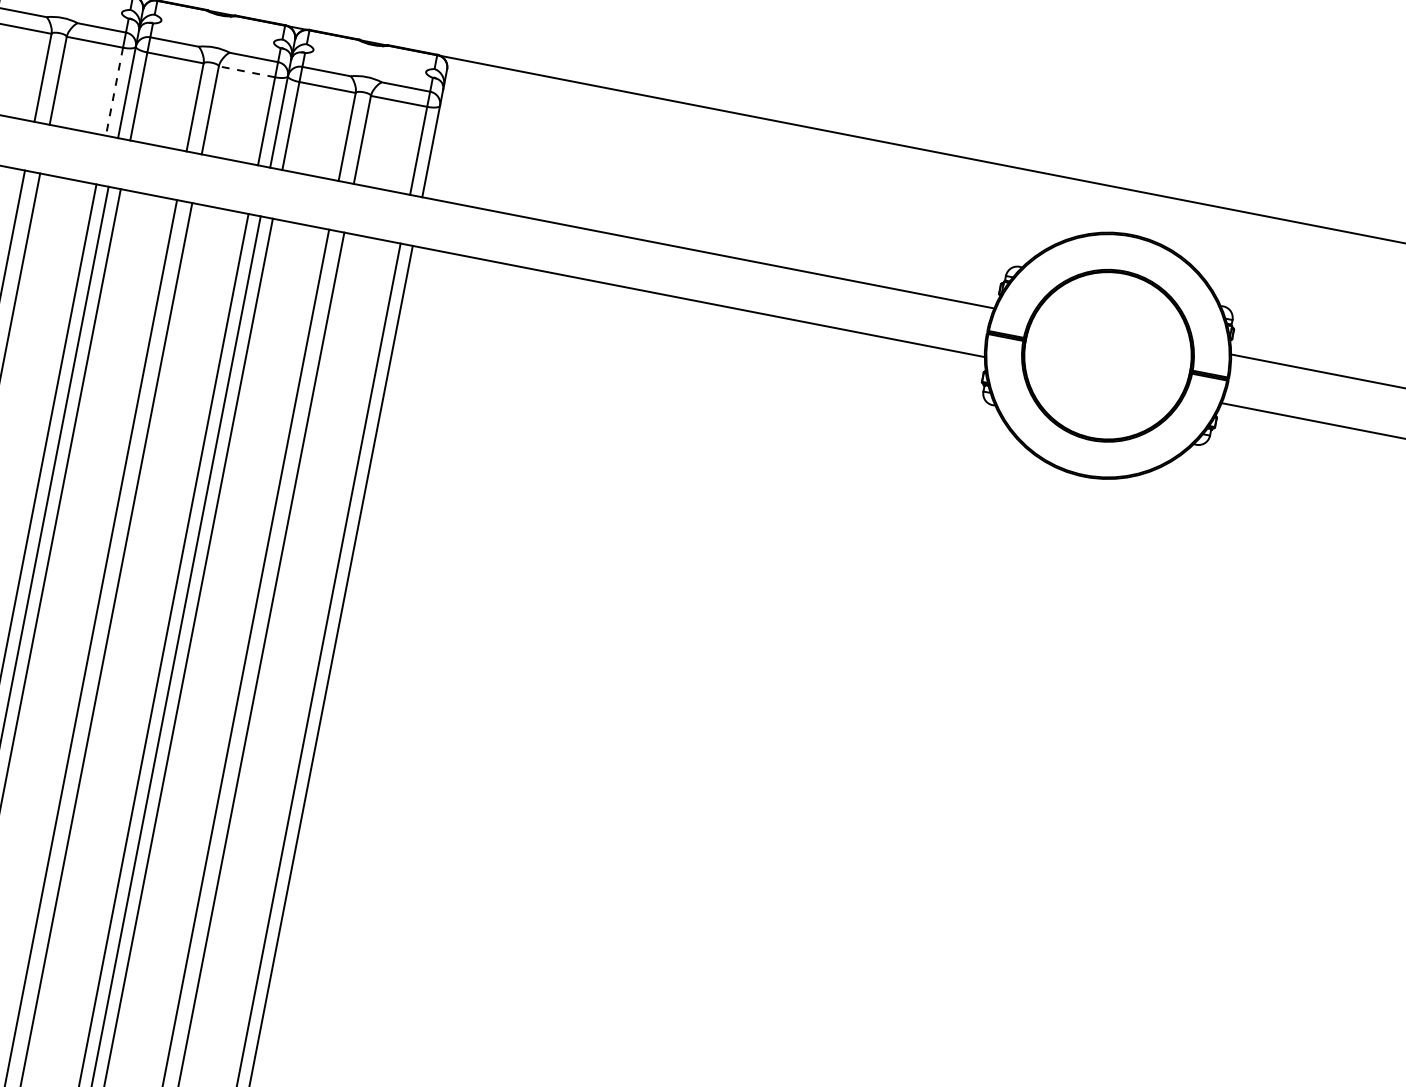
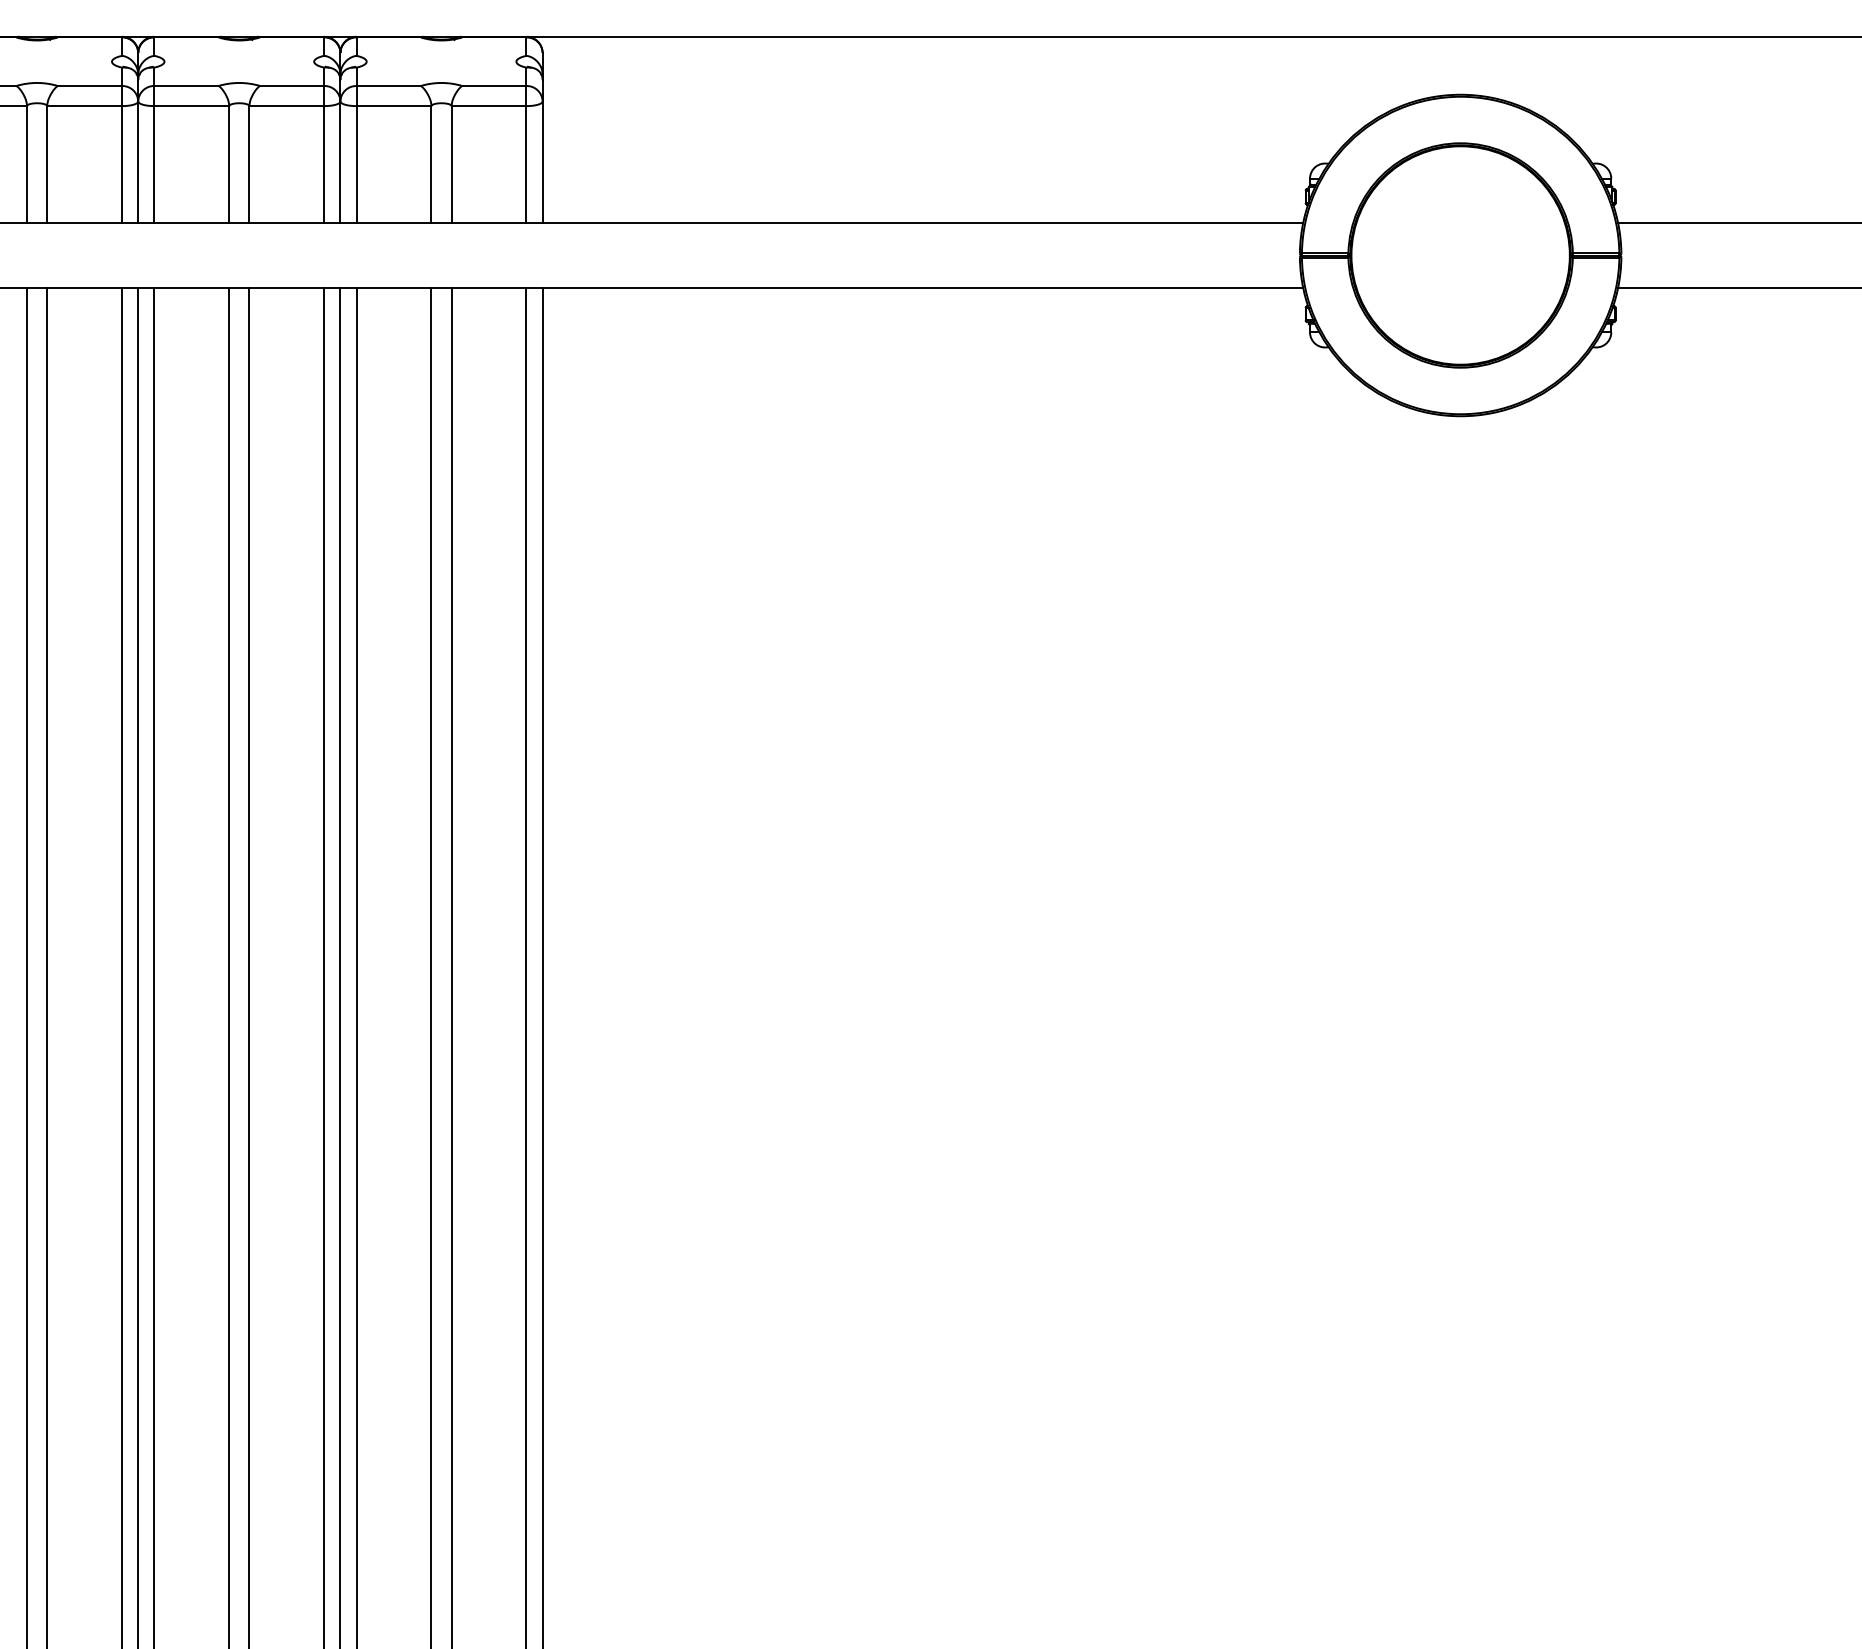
line: (246, 72) -> (286, 106), dashed -> solid
line: (114, 91) -> (122, 164), dashed -> solid

